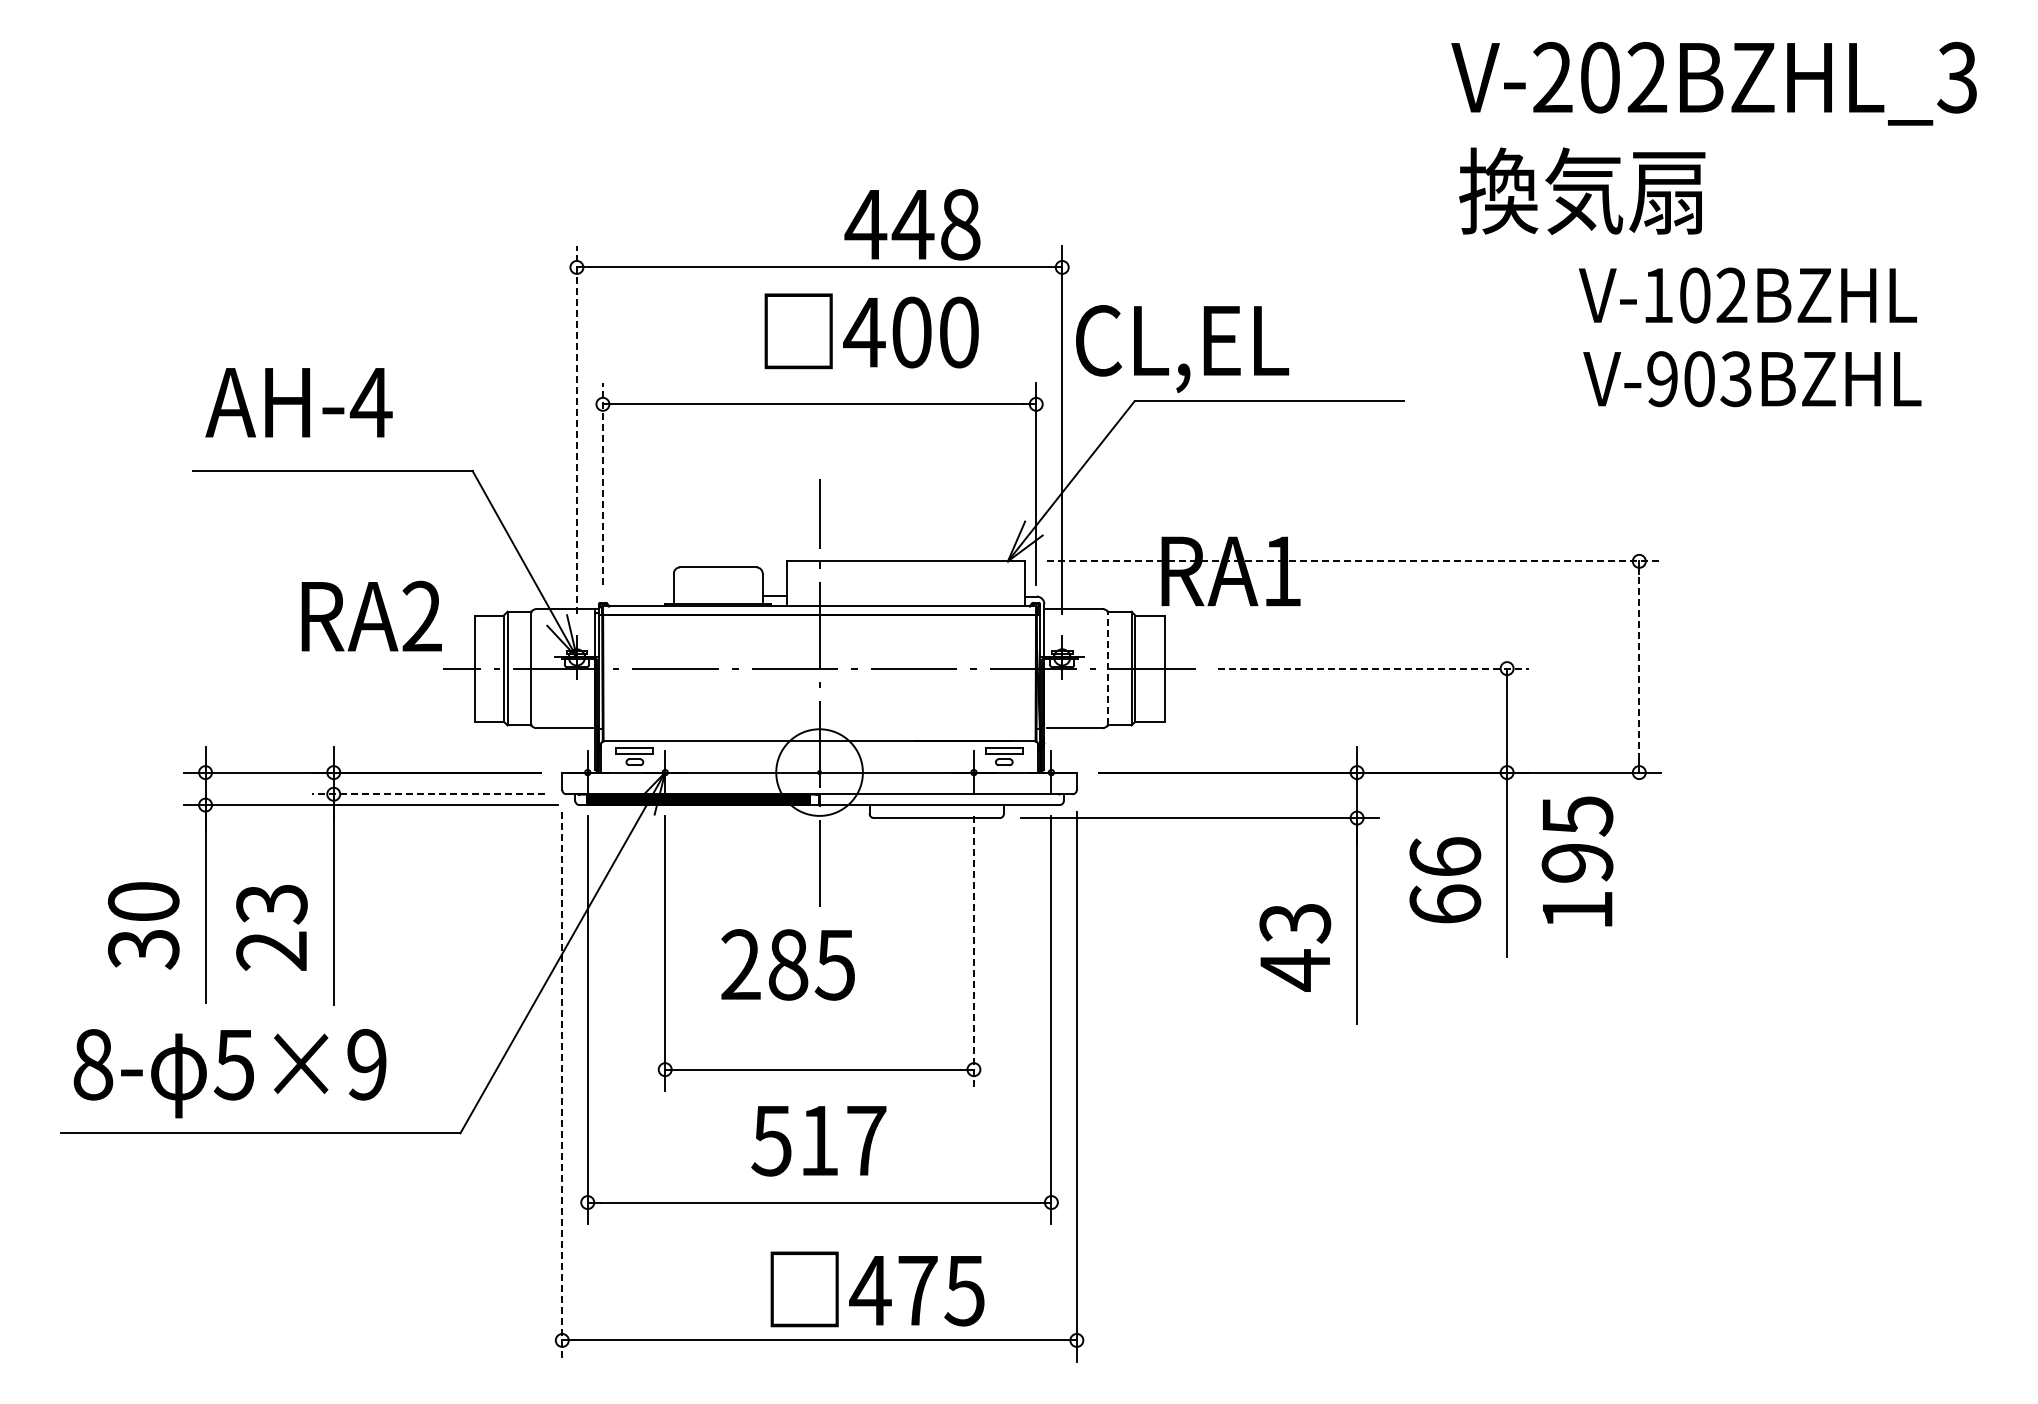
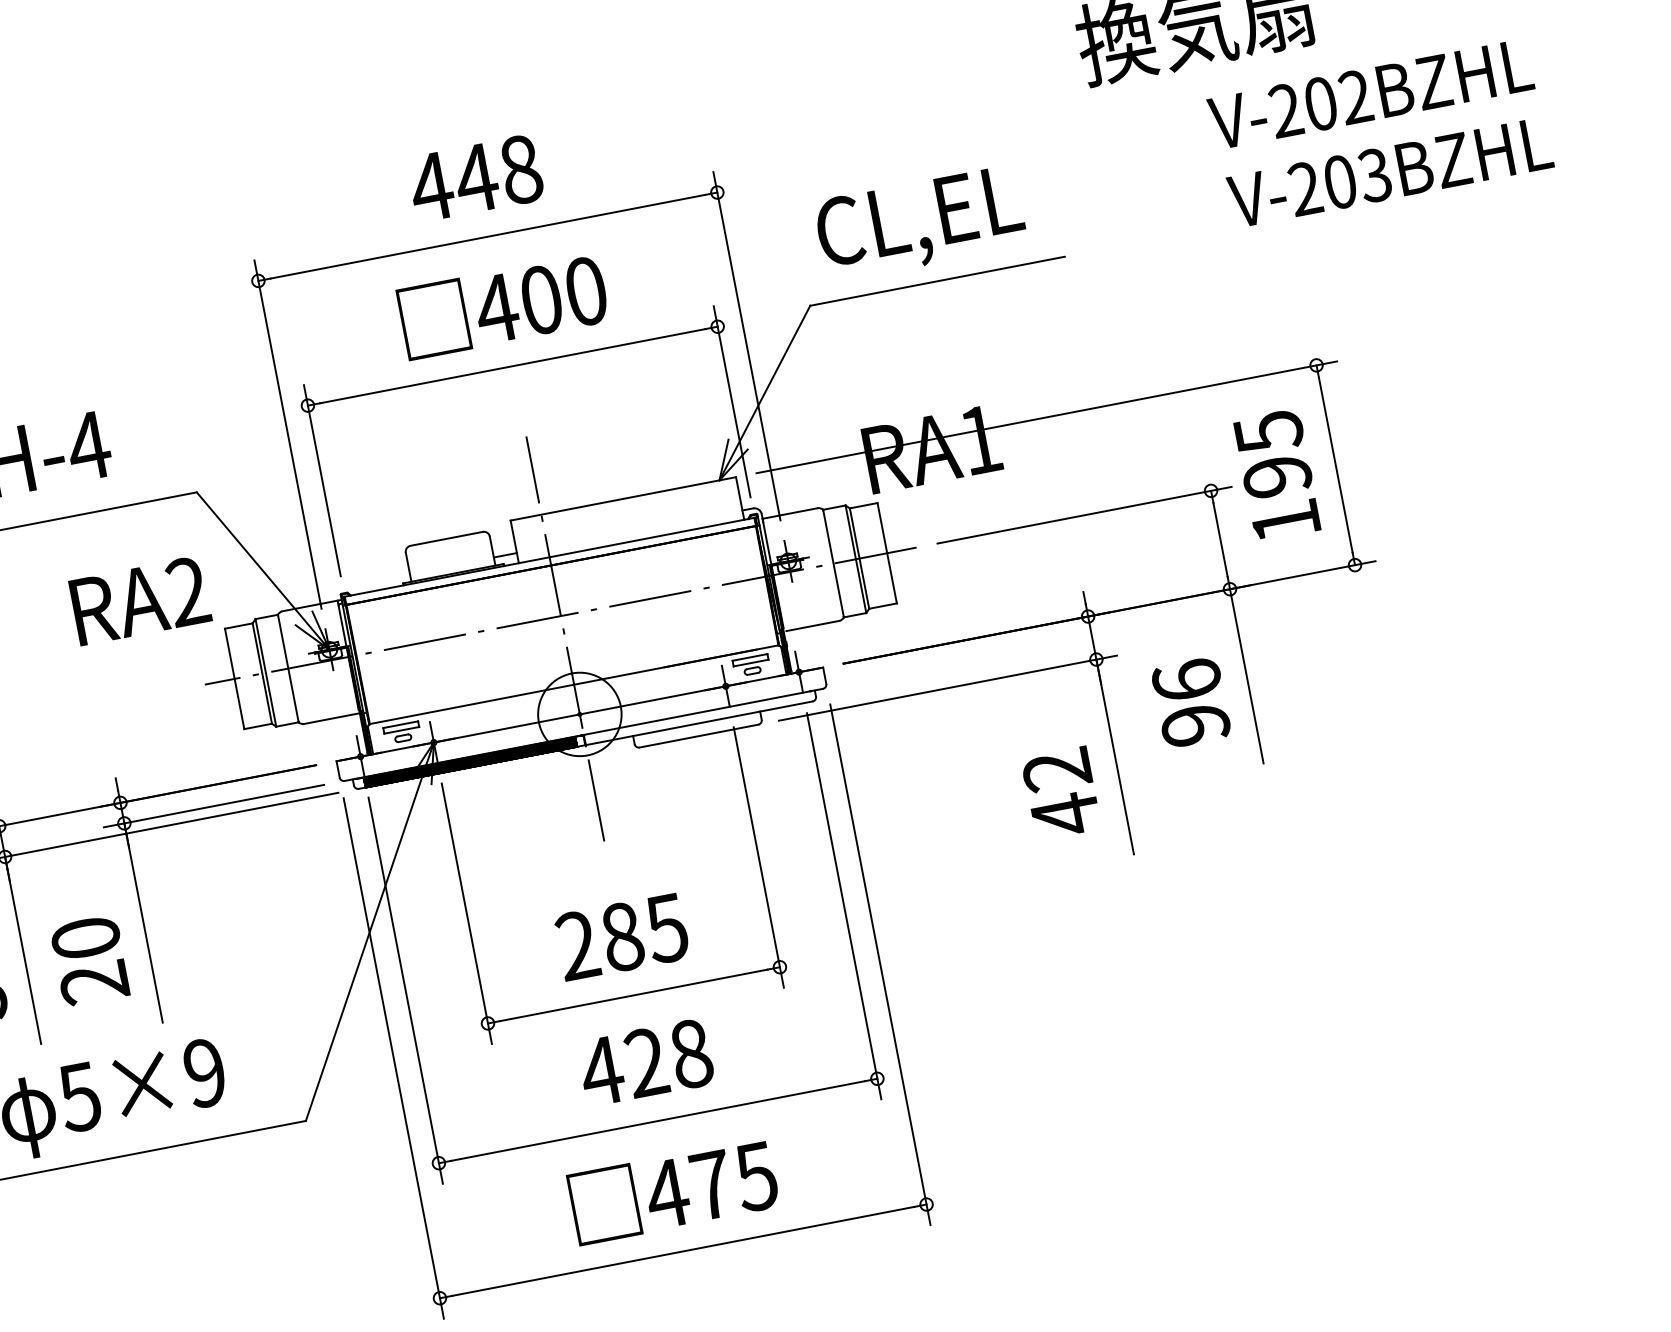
text: (912, 224) -> (475, 178), moved
text: (1657, 294) -> (1285, 109), V-102BZHL -> V-202BZHL
text: (871, 331) -> (503, 306), moved
text: (1182, 349) -> (920, 224), moved
text: (1662, 379) -> (1305, 189), V-903BZHL -> V-203BZHL
line: (576, 429) -> (287, 434), dashed -> solid
line: (602, 483) -> (321, 480), dashed -> solid
line: (1354, 561) -> (1047, 417), dashed -> solid
text: (371, 615) -> (139, 599), moved
line: (1639, 666) -> (1335, 464), dashed -> solid
line: (1107, 668) -> (833, 563), dashed -> solid
line: (1373, 668) -> (1084, 515), dashed -> solid
line: (428, 794) -> (214, 806), dashed -> solid
text: (1577, 861) -> (1277, 475), moved
text: (271, 904) -> (85, 938), 23 -> 20
text: (1445, 904) -> (1195, 725), 66 -> 96
text: (1295, 923) -> (1057, 770), 43 -> 42
line: (973, 953) -> (758, 857), dashed -> solid
text: (787, 964) -> (621, 936), moved
line: (562, 1087) -> (394, 1059), dashed -> solid
text: (818, 1140) -> (645, 1062), 517 -> 428
text: (877, 1289) -> (673, 1191), moved

